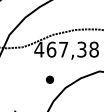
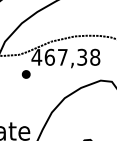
part: (49, 79) -> (25, 74), moved

